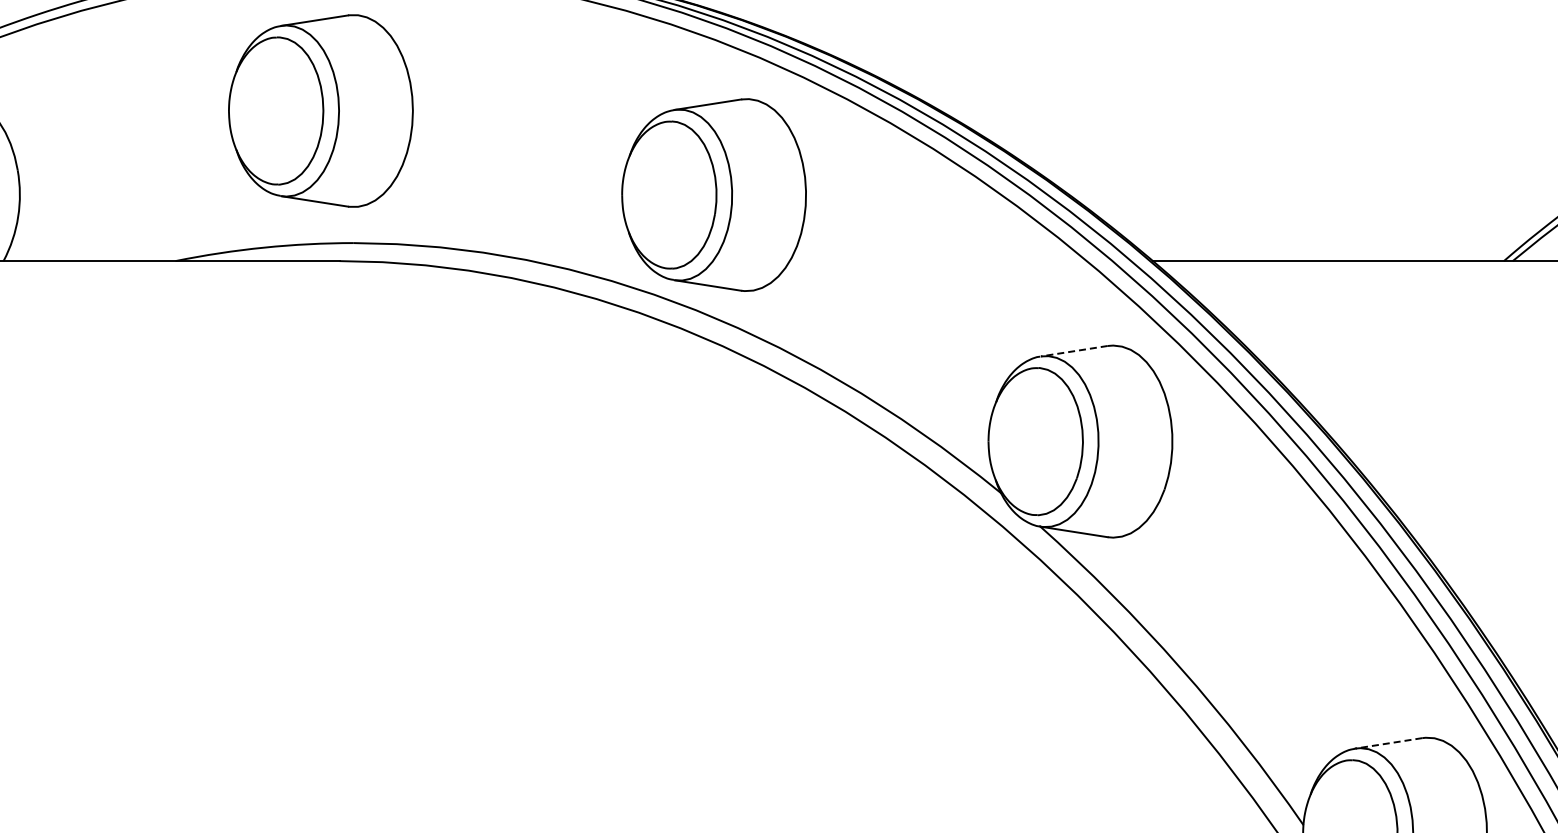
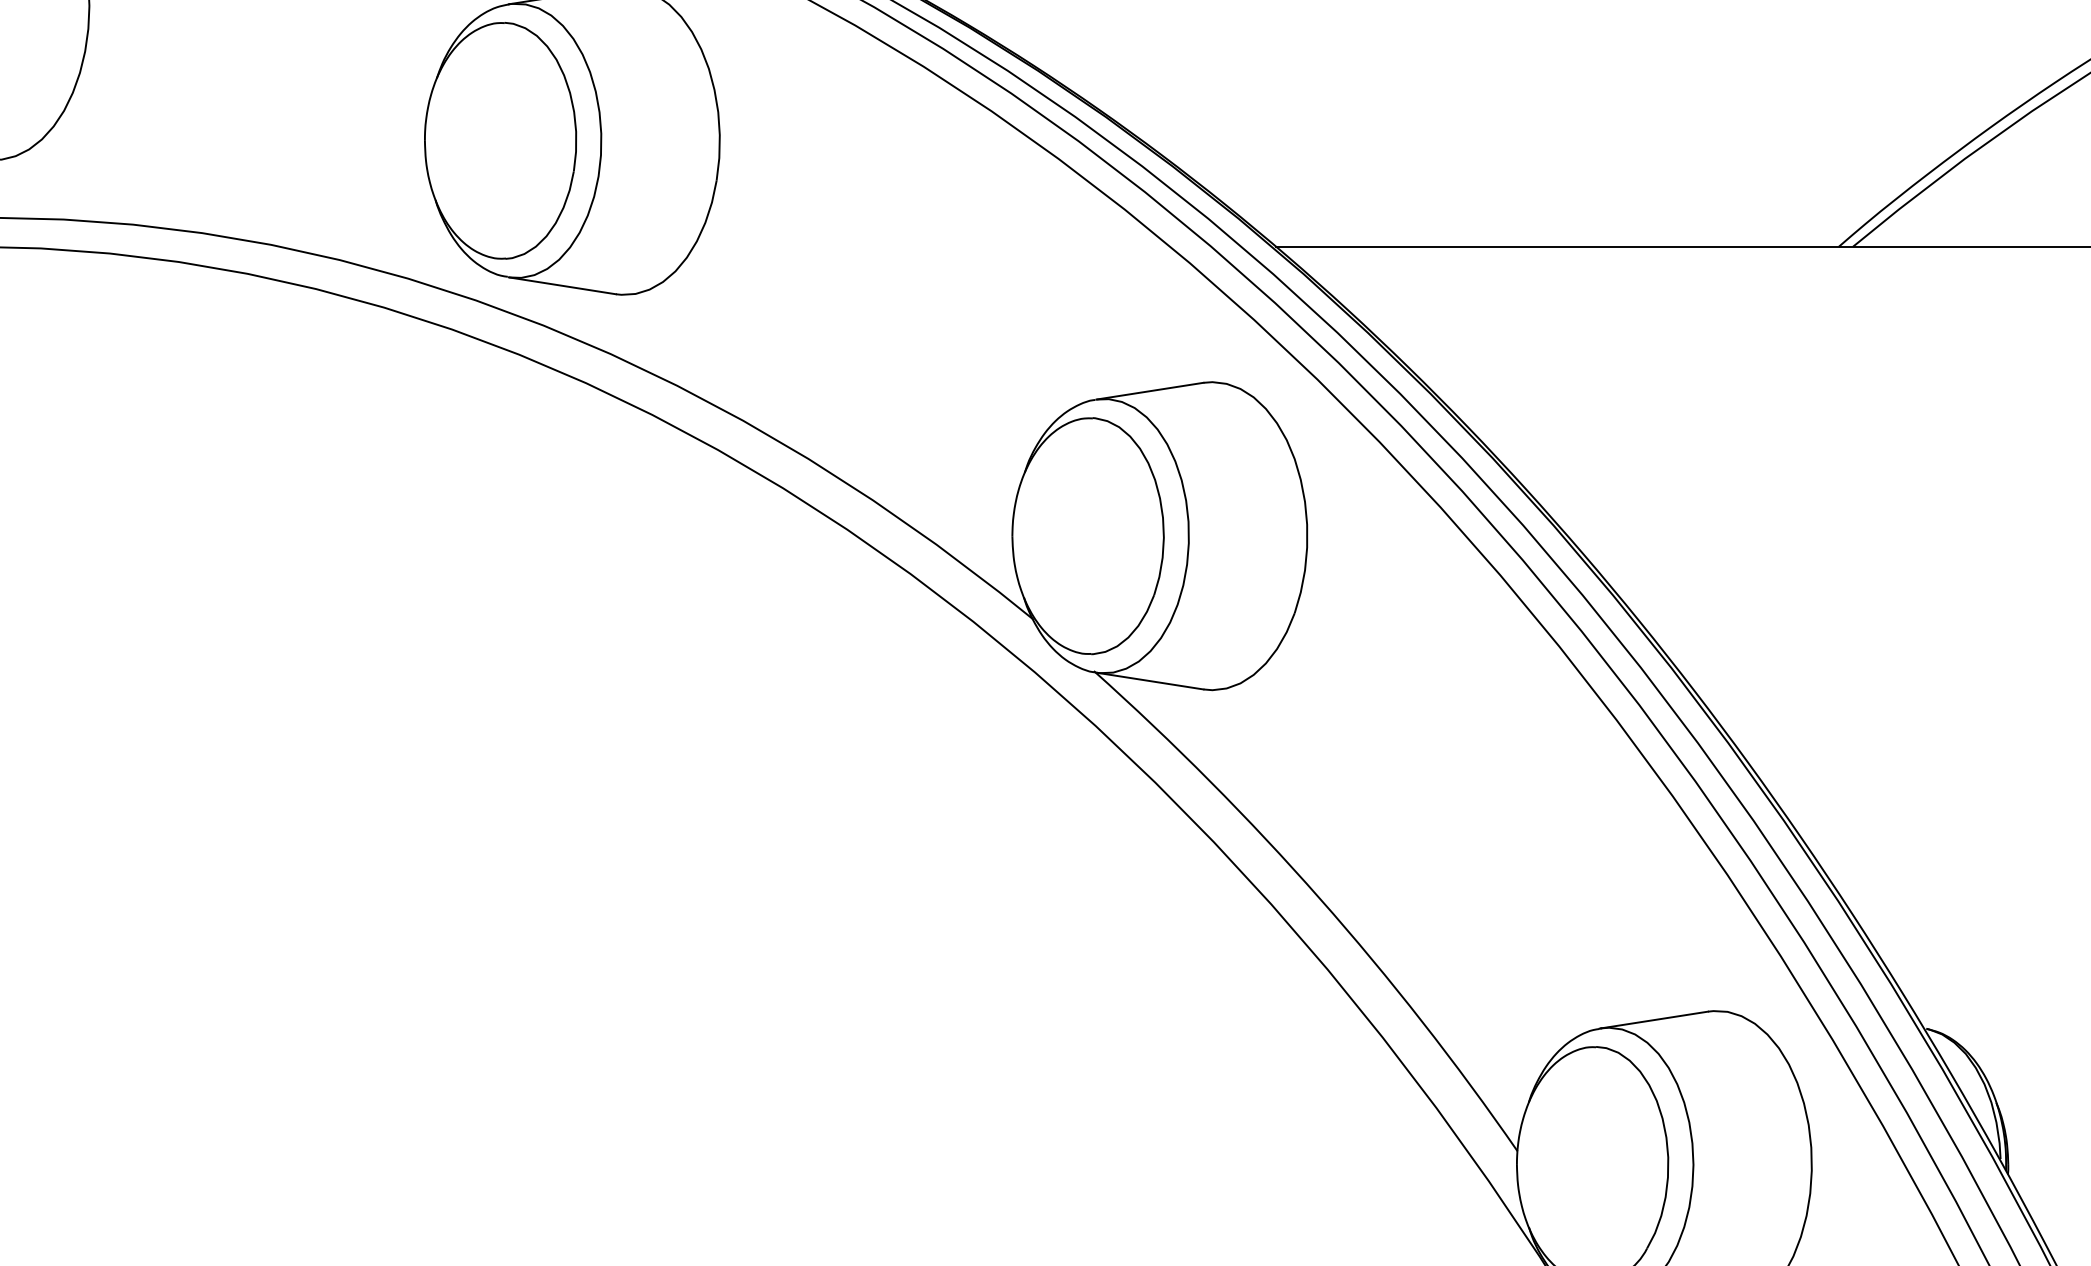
line: (1074, 351) -> (1150, 391), dashed -> solid
line: (1388, 743) -> (1653, 1020), dashed -> solid

